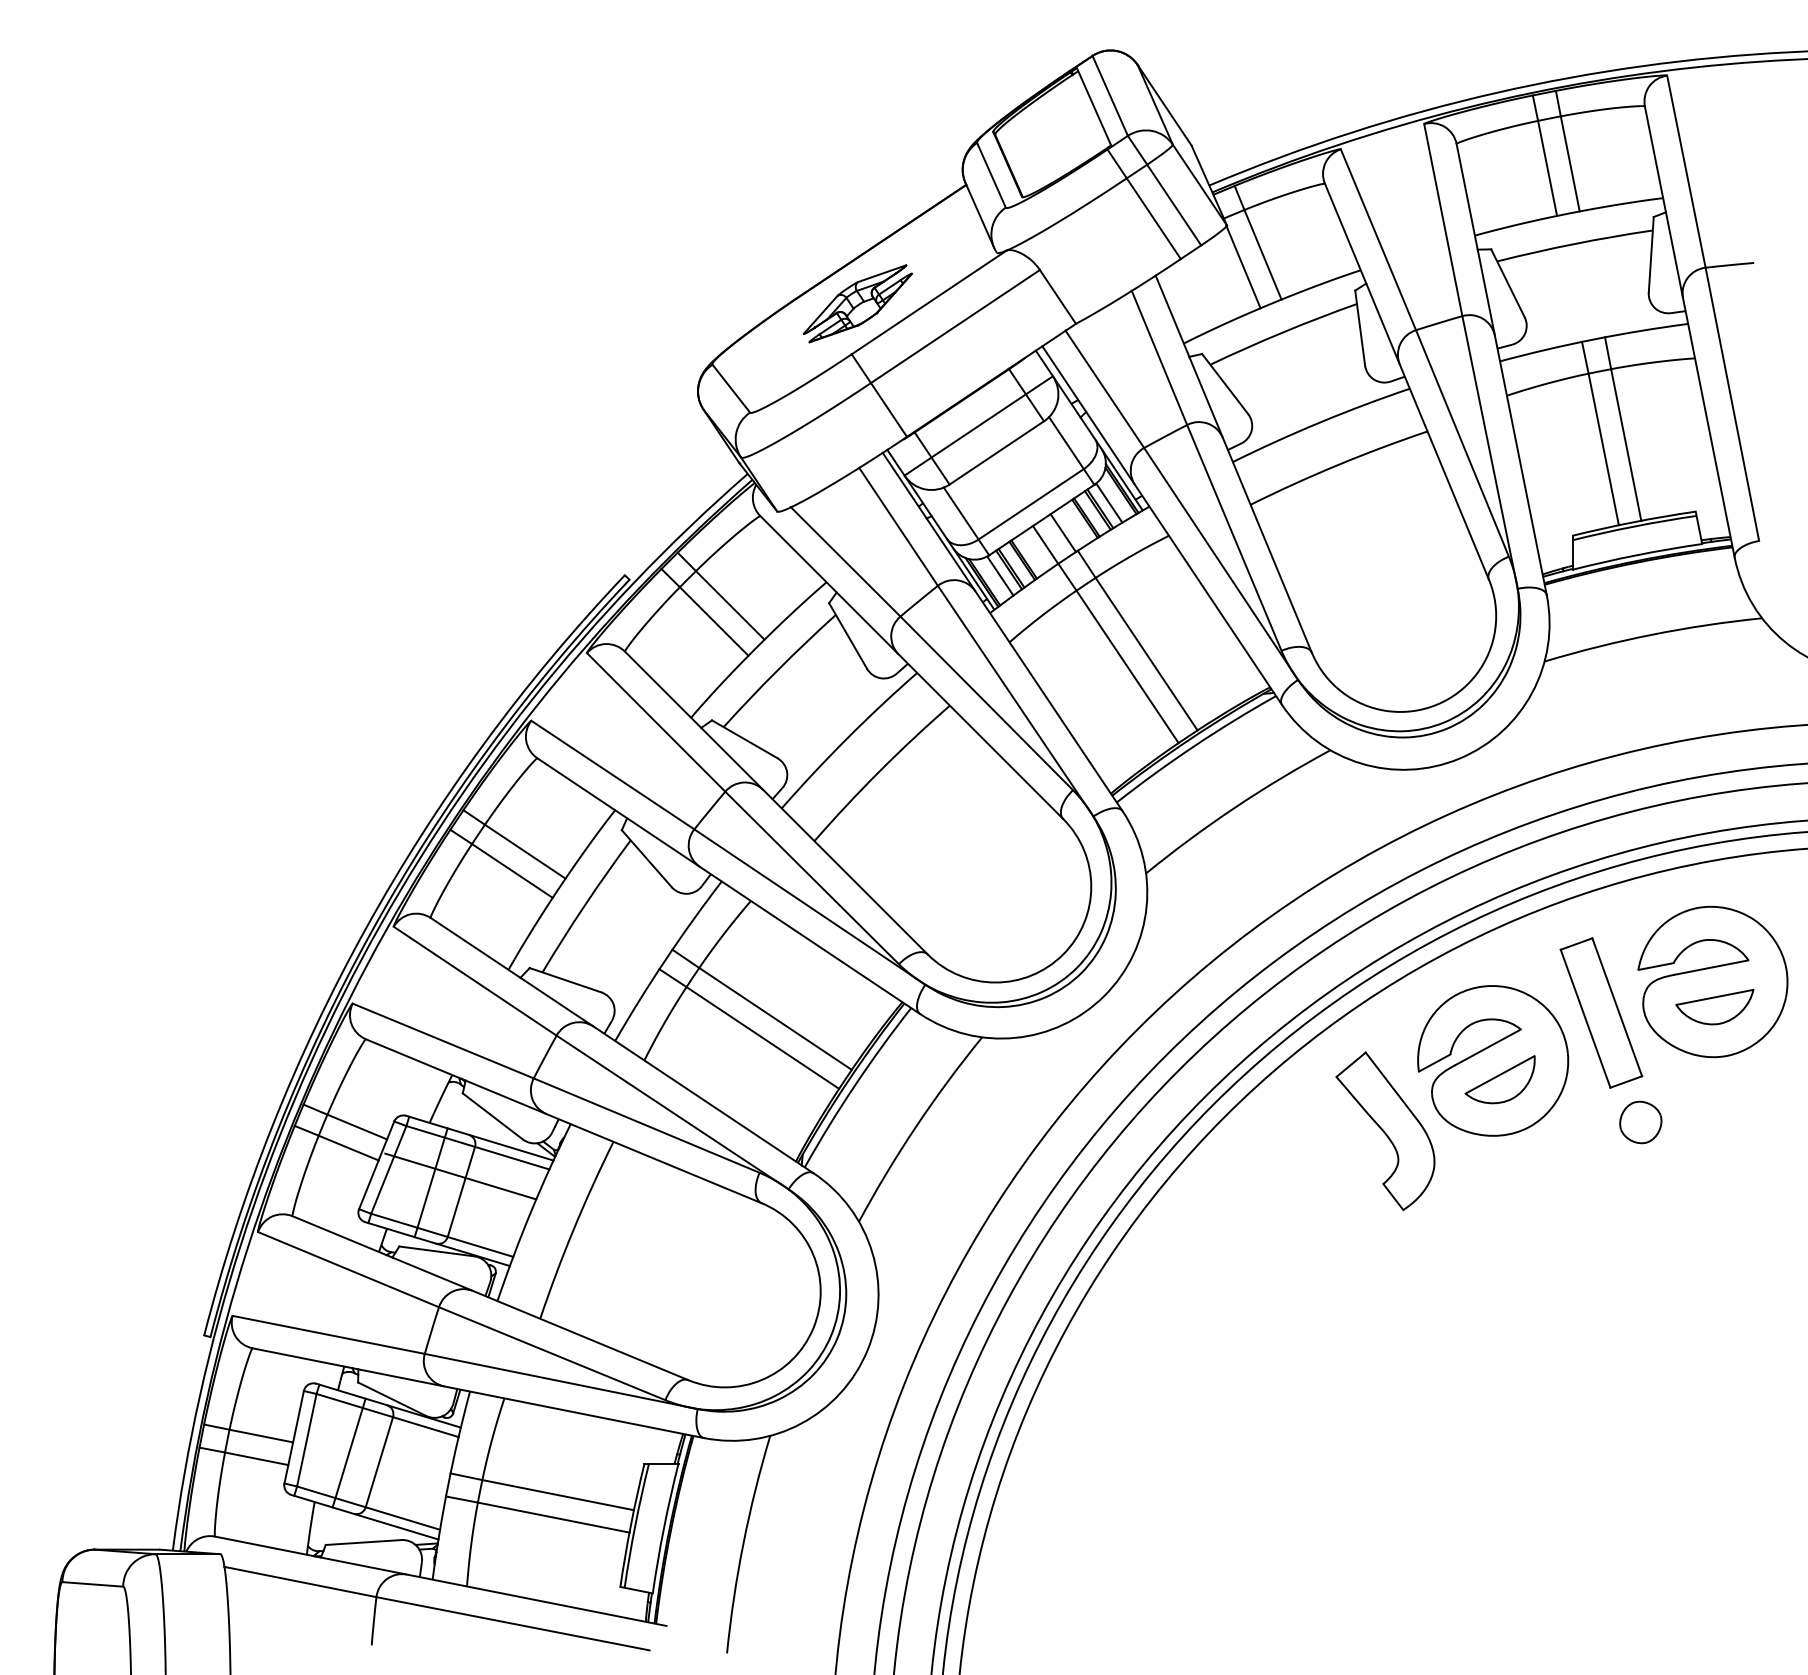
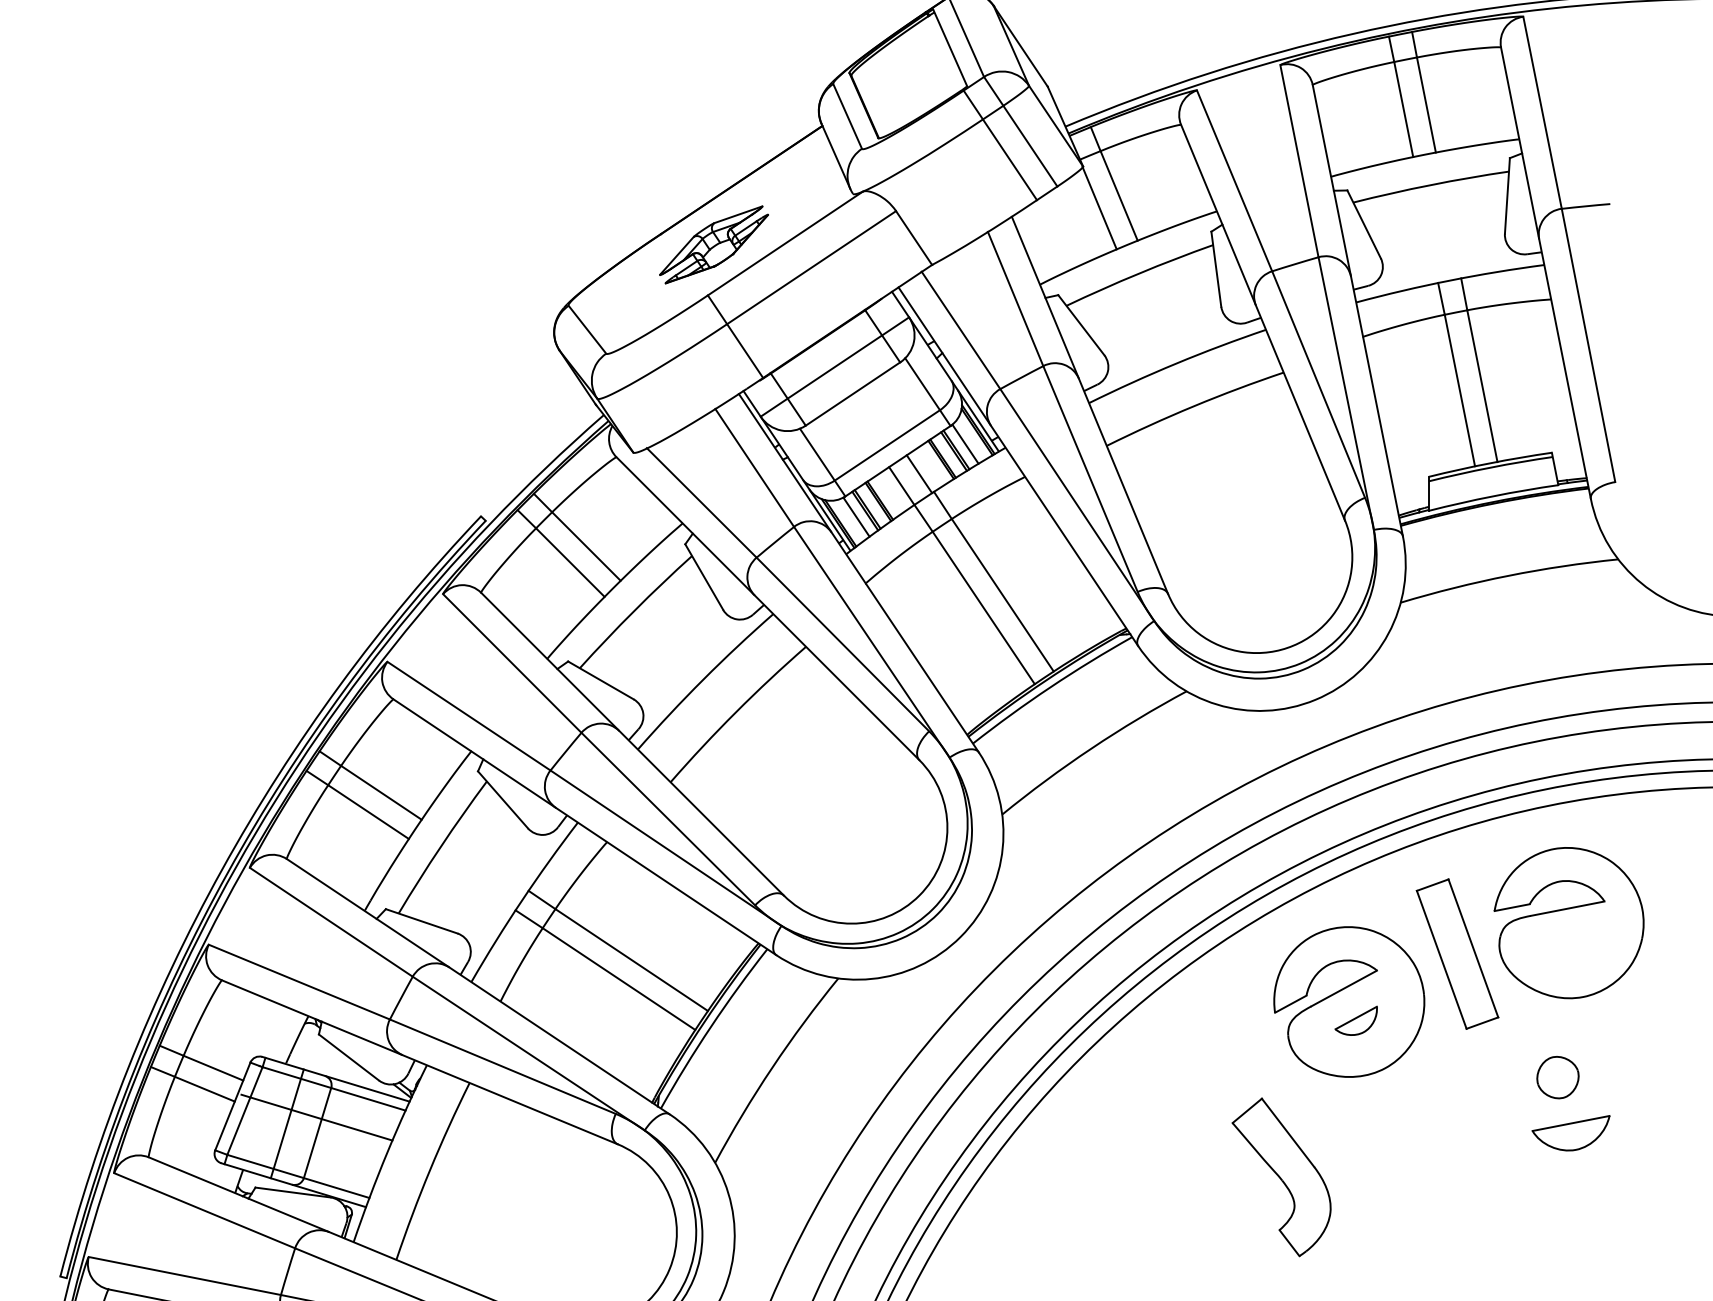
part: (1714, 1006) -> (1570, 1132), moved
part: (1499, 1079) -> (1355, 1020), size x0.6
part: (1640, 1122) -> (1557, 1077), moved
part: (1385, 1130) -> (1281, 1176), moved

